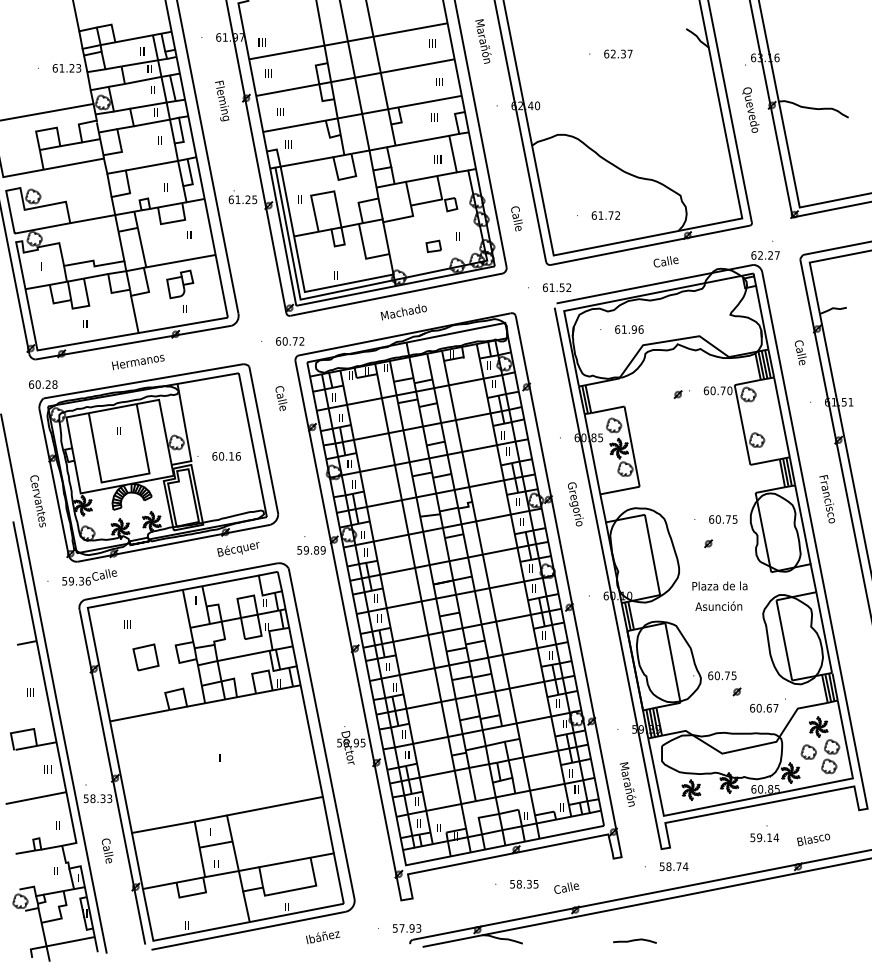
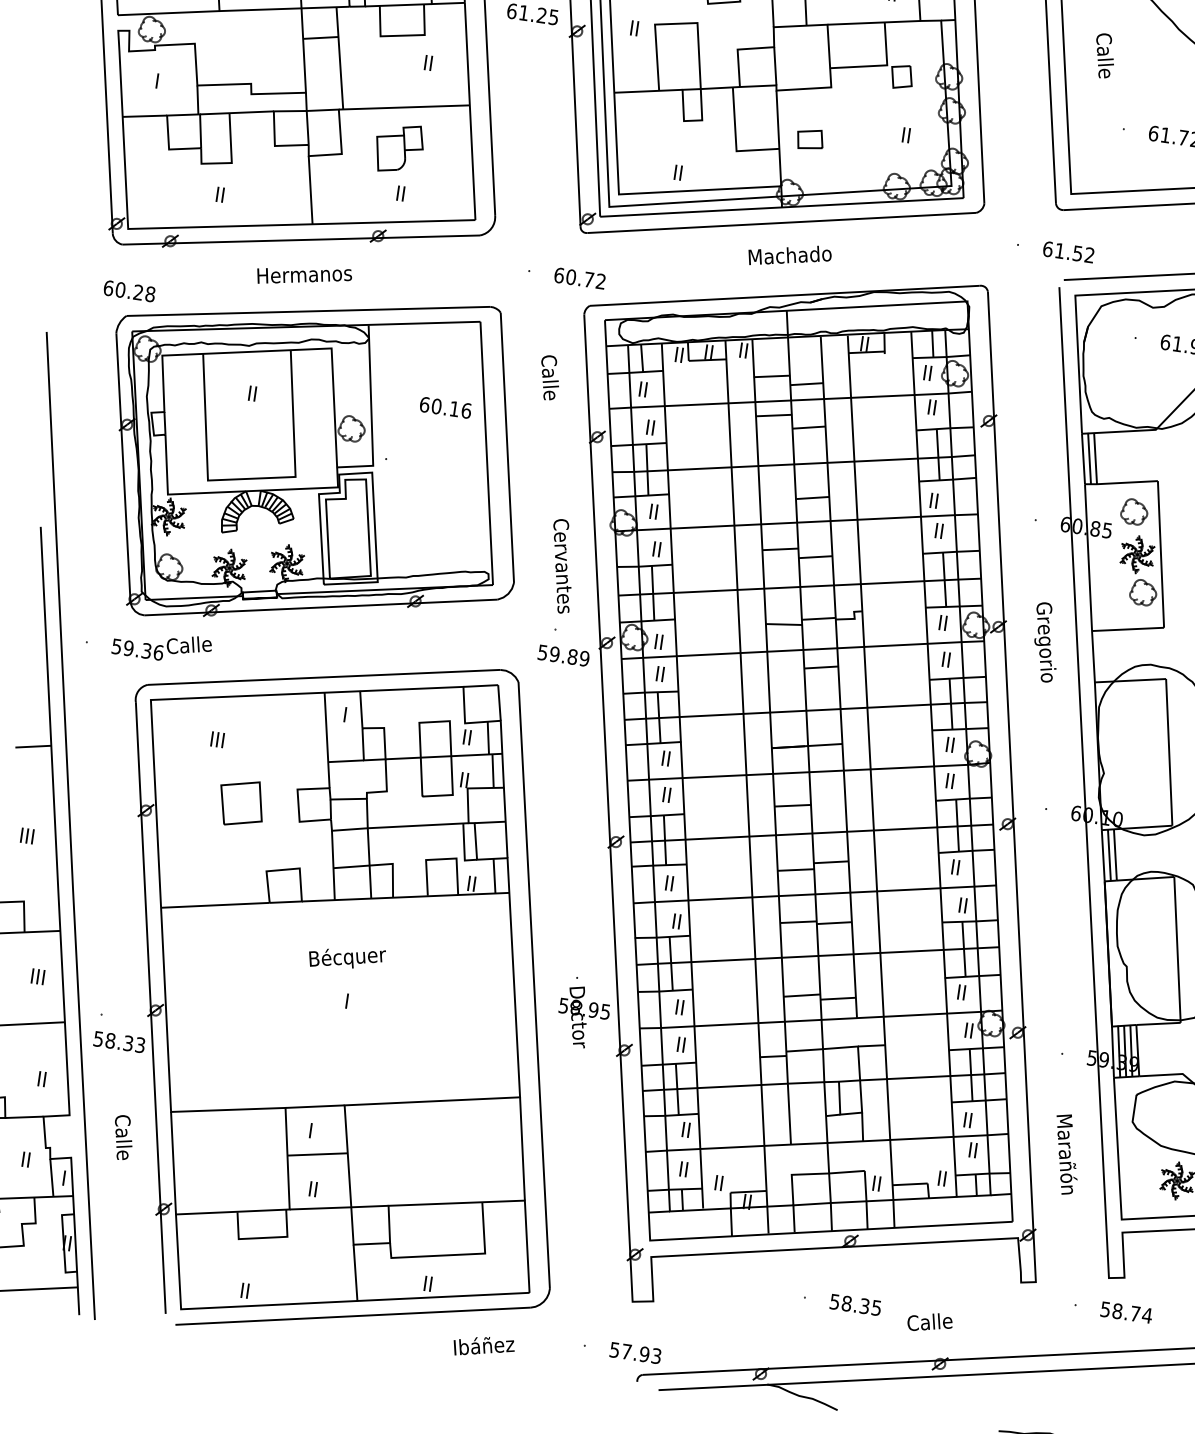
text: (516, 218) -> (1103, 55), moved
part: (433, 246) -> (809, 139), moved
text: (226, 456) -> (445, 407), moved
text: (37, 501) -> (560, 566), moved
text: (238, 549) -> (346, 958), moved

